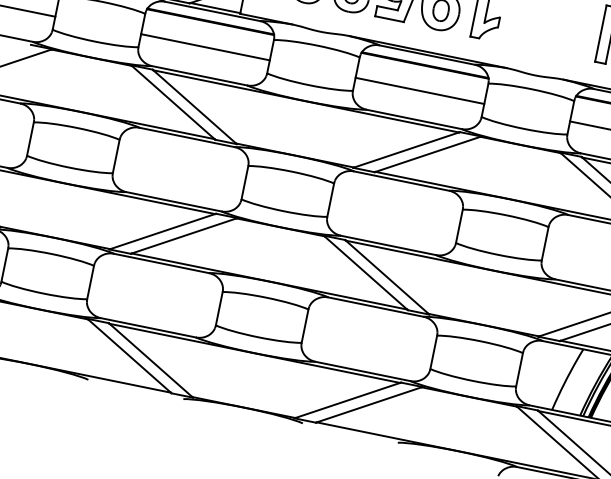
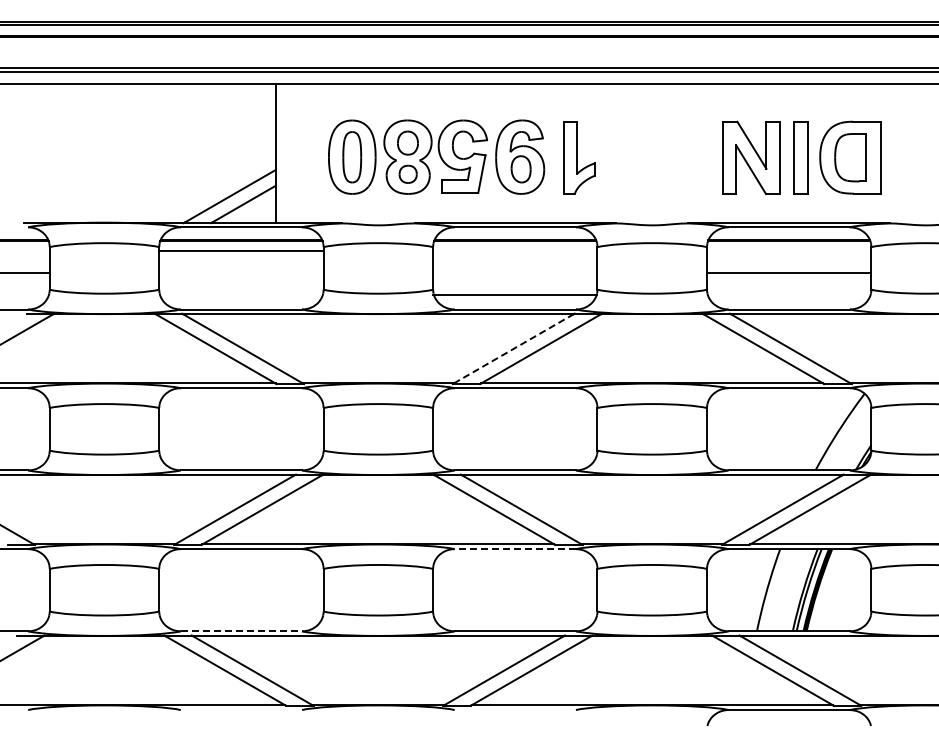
line: (205, 47) -> (241, 251), moved
line: (420, 91) -> (515, 295), moved
line: (407, 149) -> (514, 348), solid -> dashed
line: (376, 307) -> (515, 549), solid -> dashed
line: (148, 327) -> (241, 631), solid -> dashed

